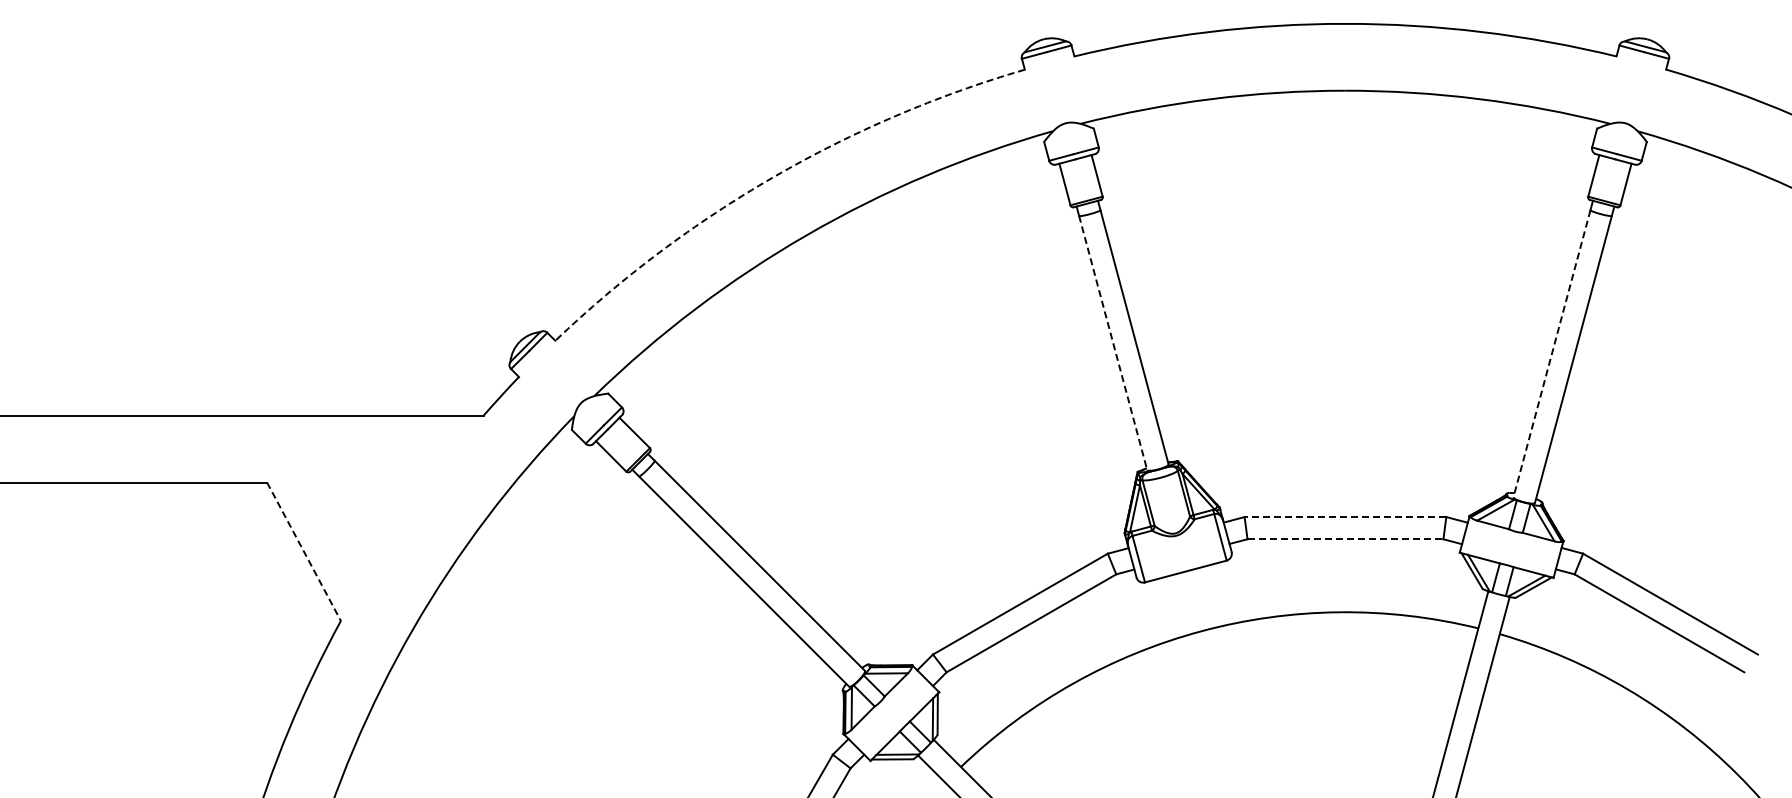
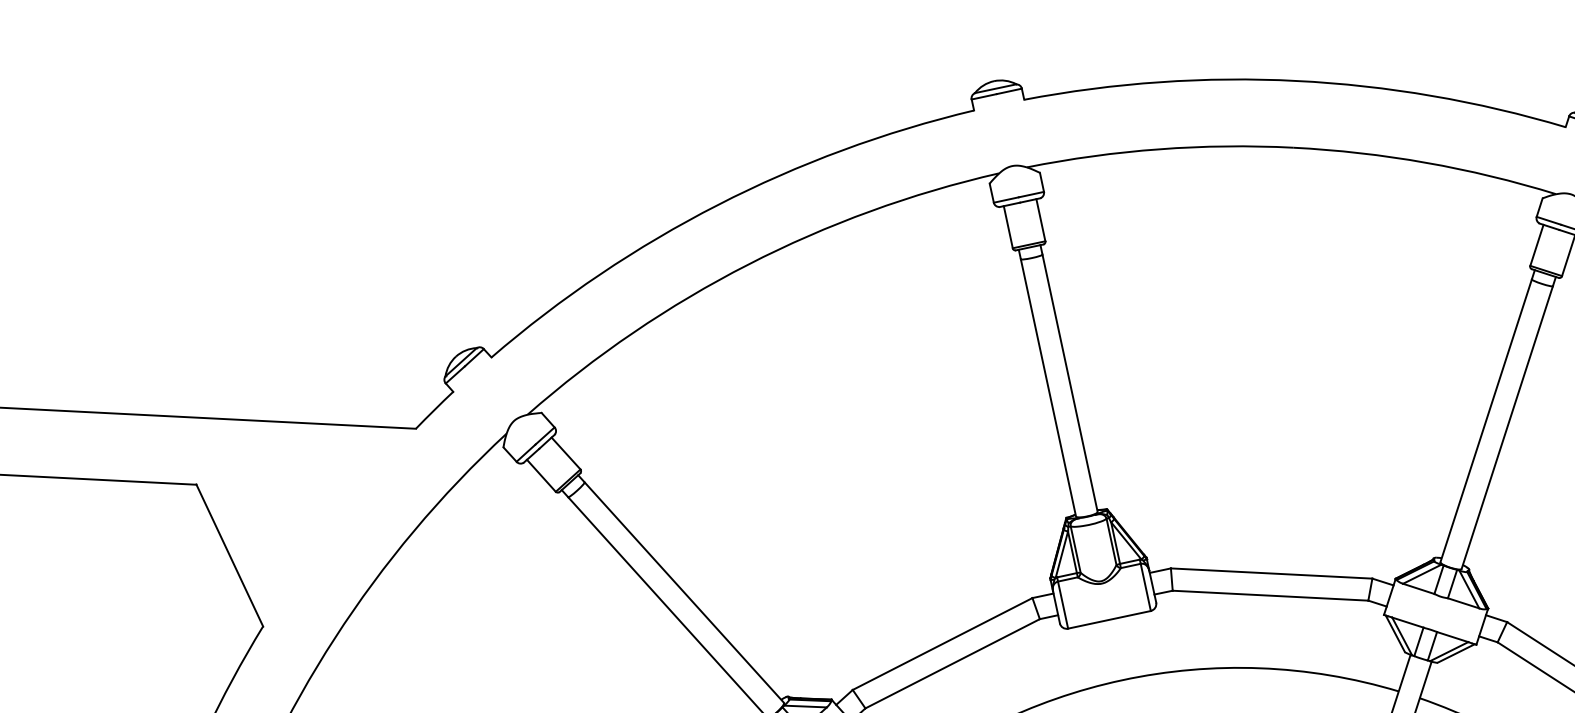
arc: (773, 177) -> (717, 205), dashed -> solid
line: (1113, 342) -> (1048, 387), dashed -> solid
line: (1551, 353) -> (1485, 420), dashed -> solid
line: (1345, 517) -> (1271, 573), dashed -> solid
line: (1345, 539) -> (1270, 595), dashed -> solid
line: (304, 551) -> (230, 555), dashed -> solid

